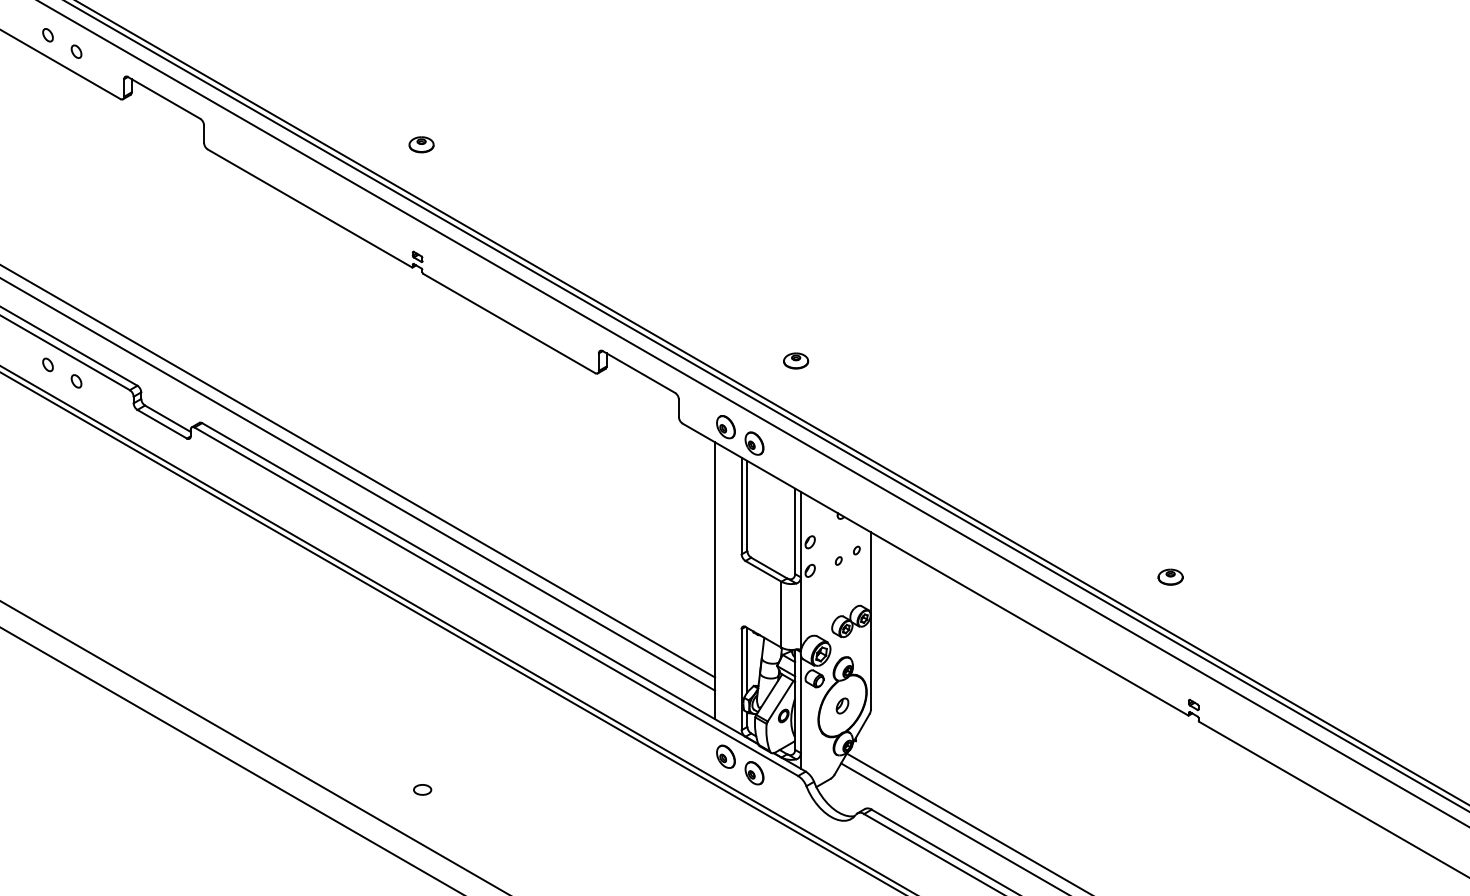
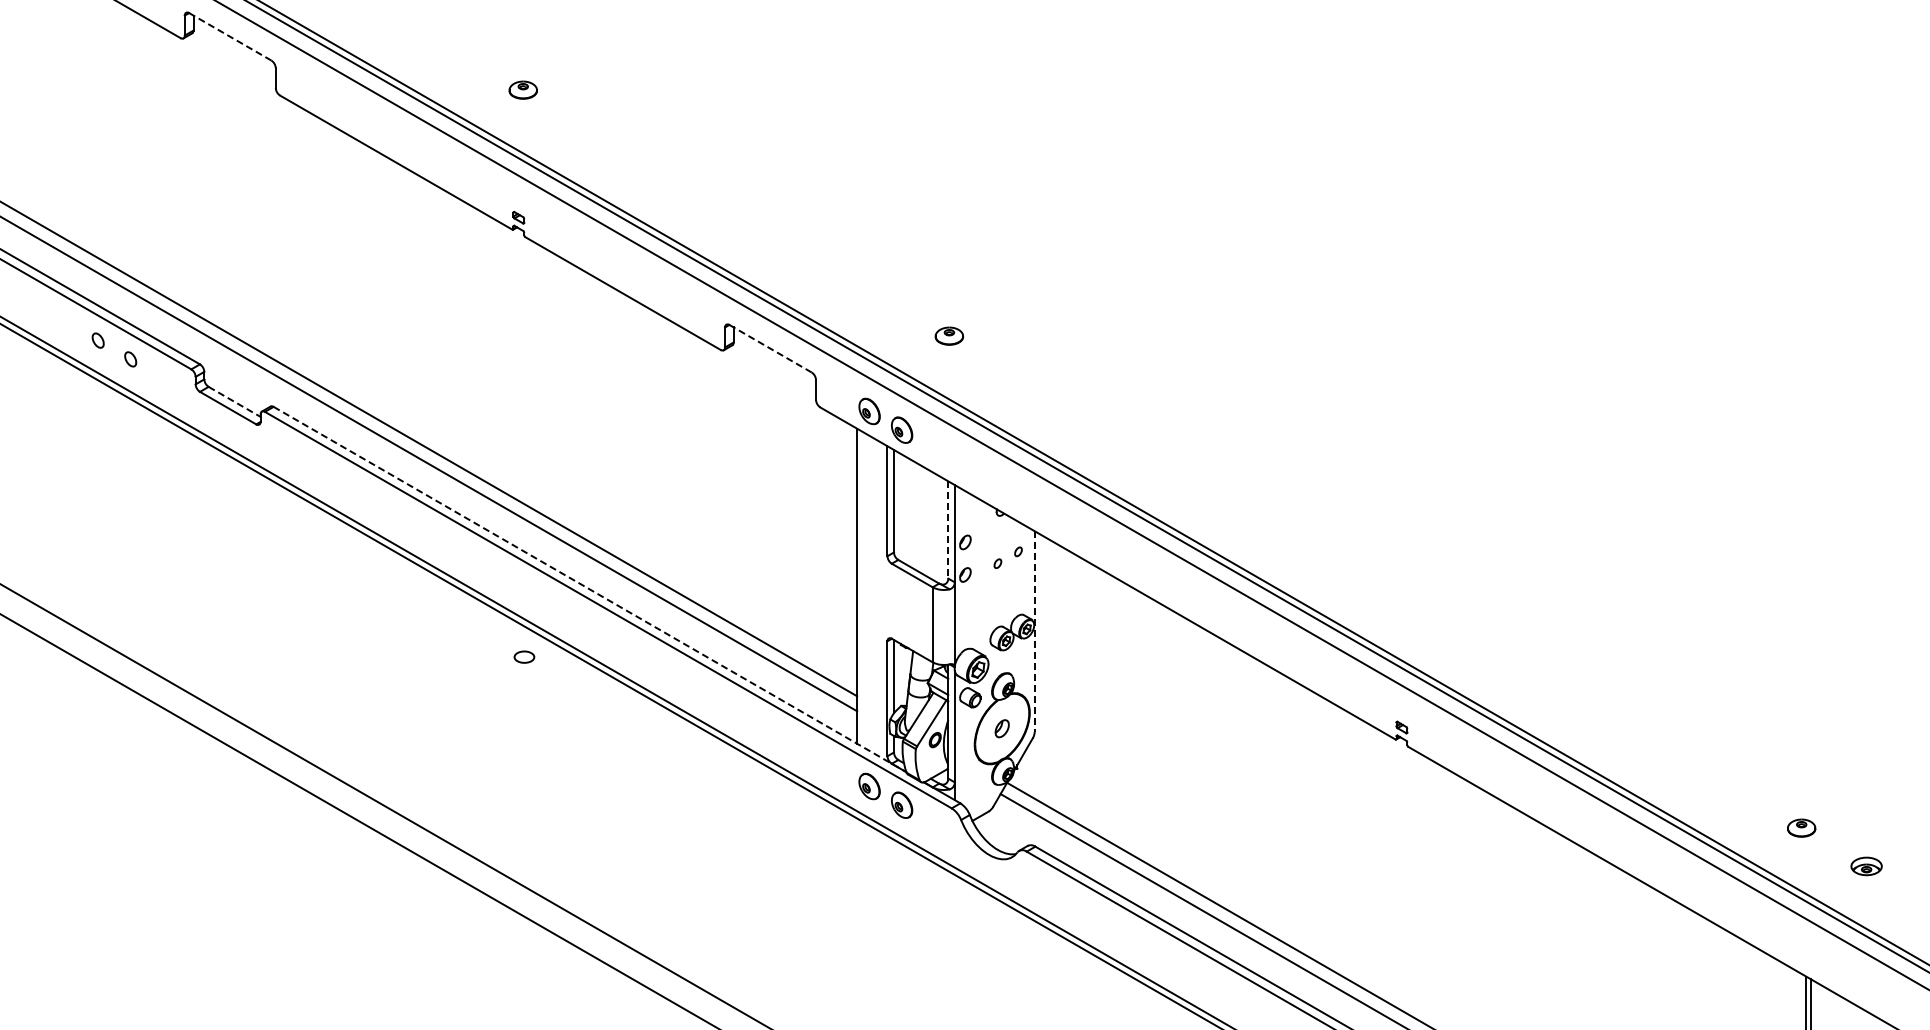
line: (164, 97) -> (230, 36), solid -> dashed
line: (638, 371) -> (770, 348), solid -> dashed
line: (168, 419) -> (235, 402), solid -> dashed
line: (795, 530) -> (948, 529), solid -> dashed
part: (1170, 576) -> (1375, 581), removed
line: (480, 583) -> (590, 589), solid -> dashed
line: (870, 621) -> (1034, 632), solid -> dashed
part: (422, 789) -> (524, 656), moved

